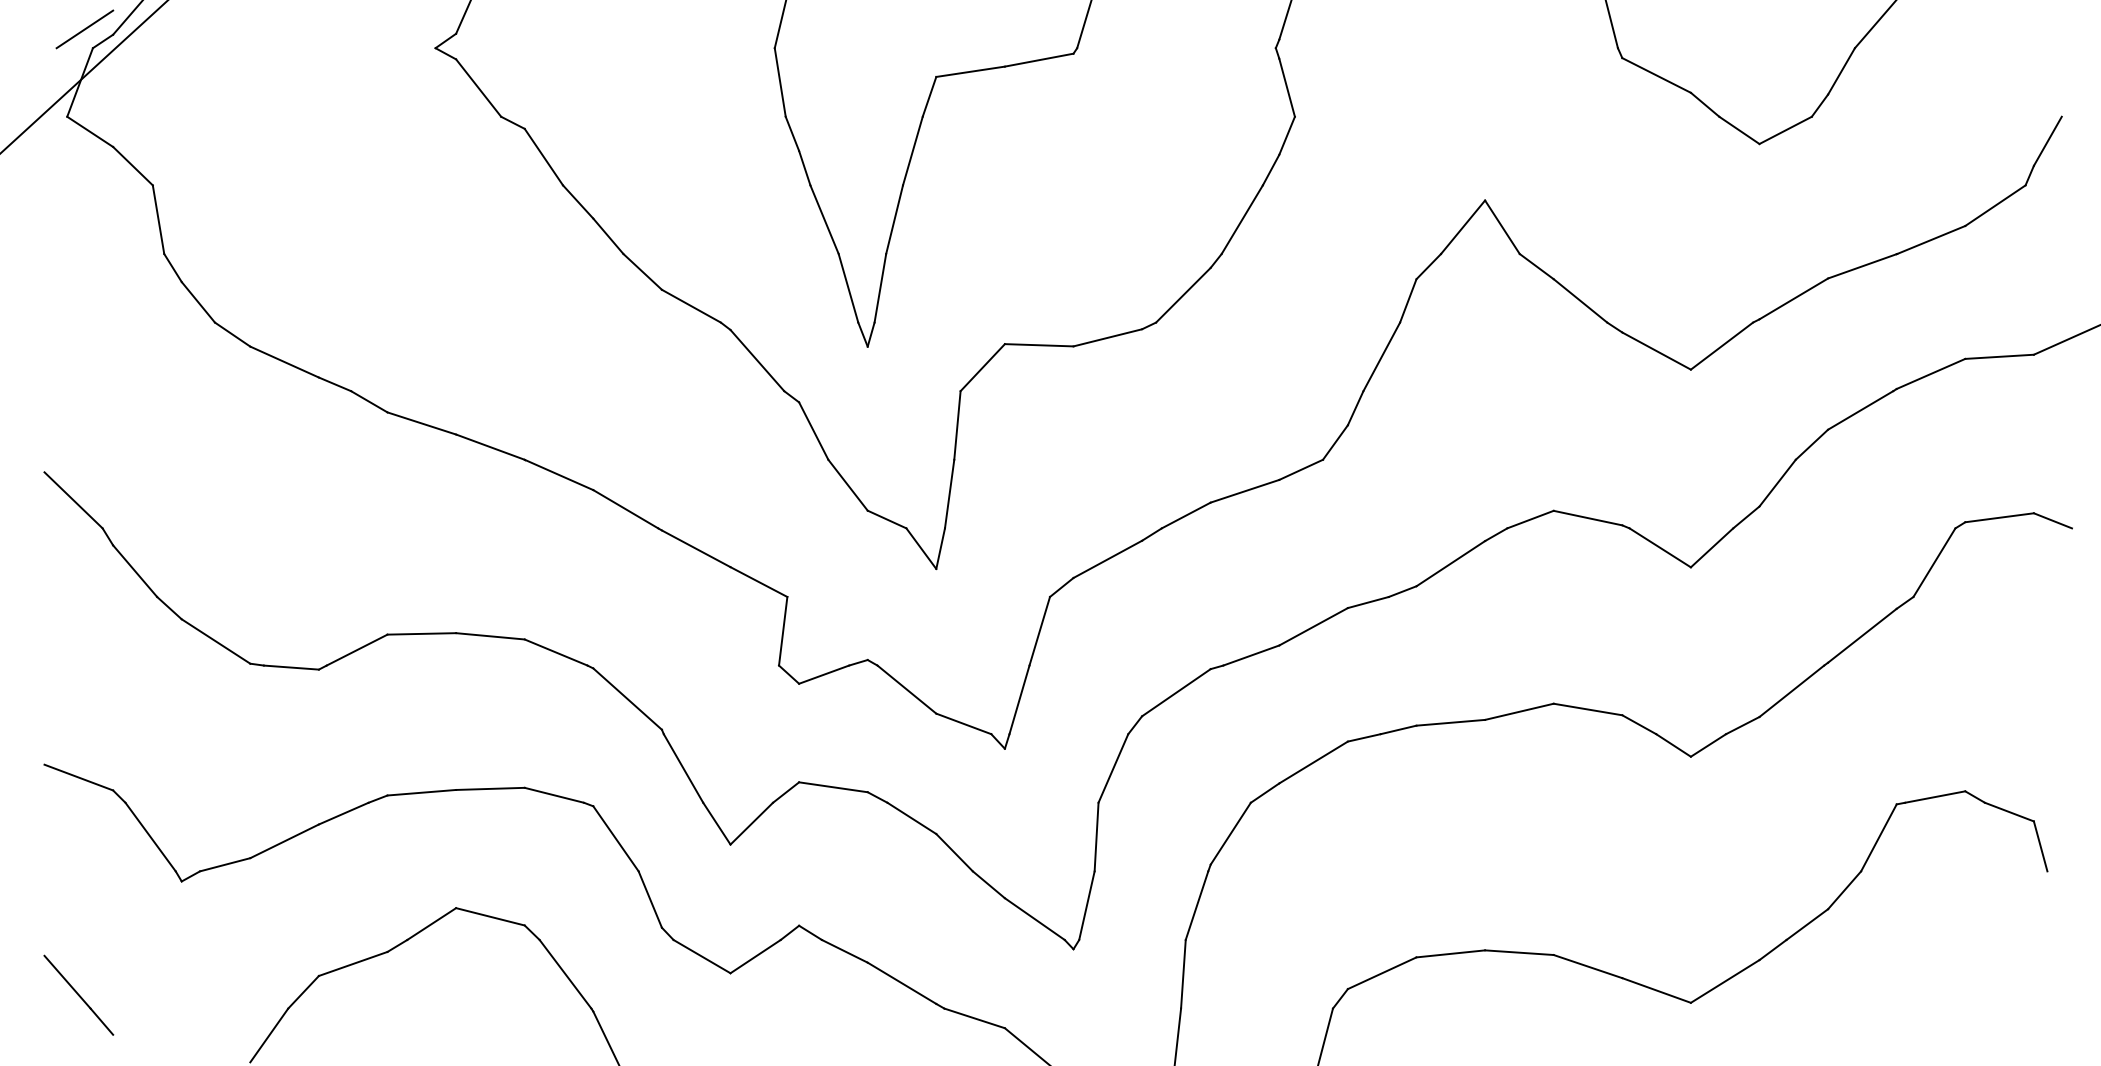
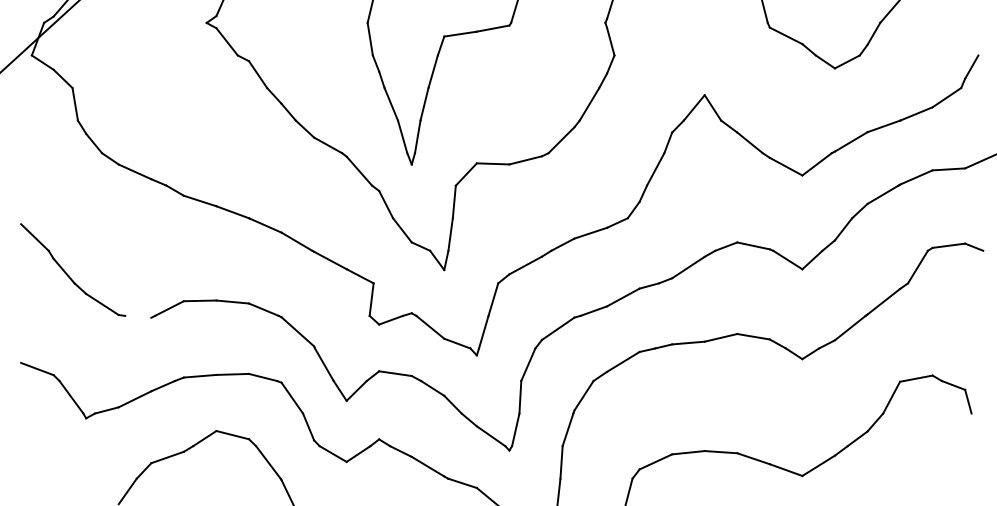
line: (83, 28) -> (39, 13), removed
line: (291, 666) -> (138, 316), removed
line: (79, 995) -> (37, 472), removed

